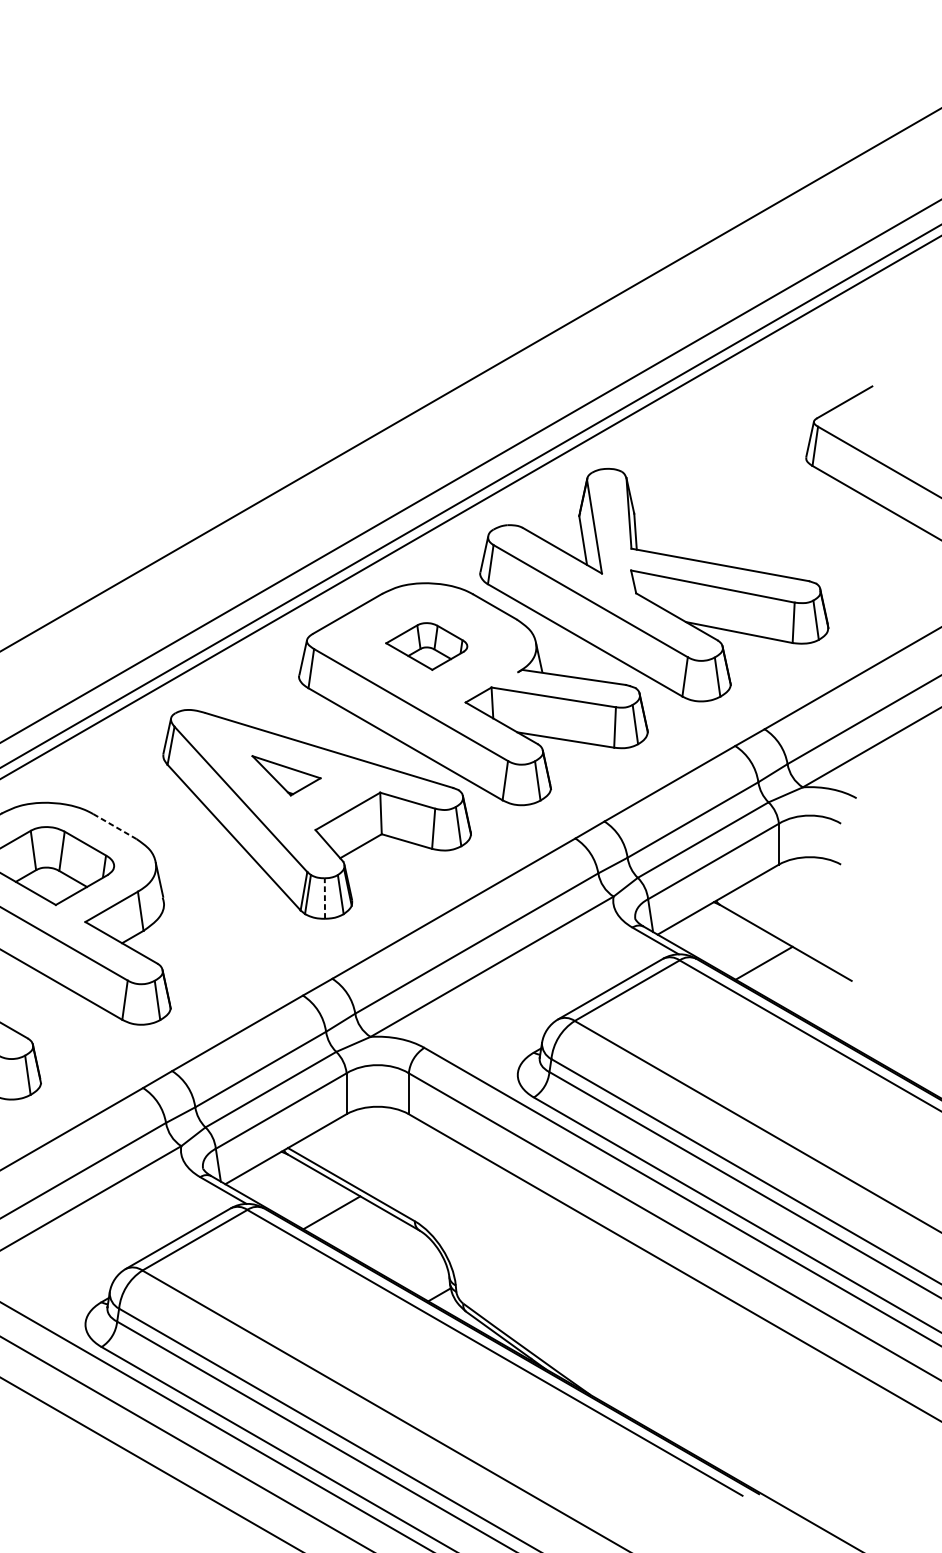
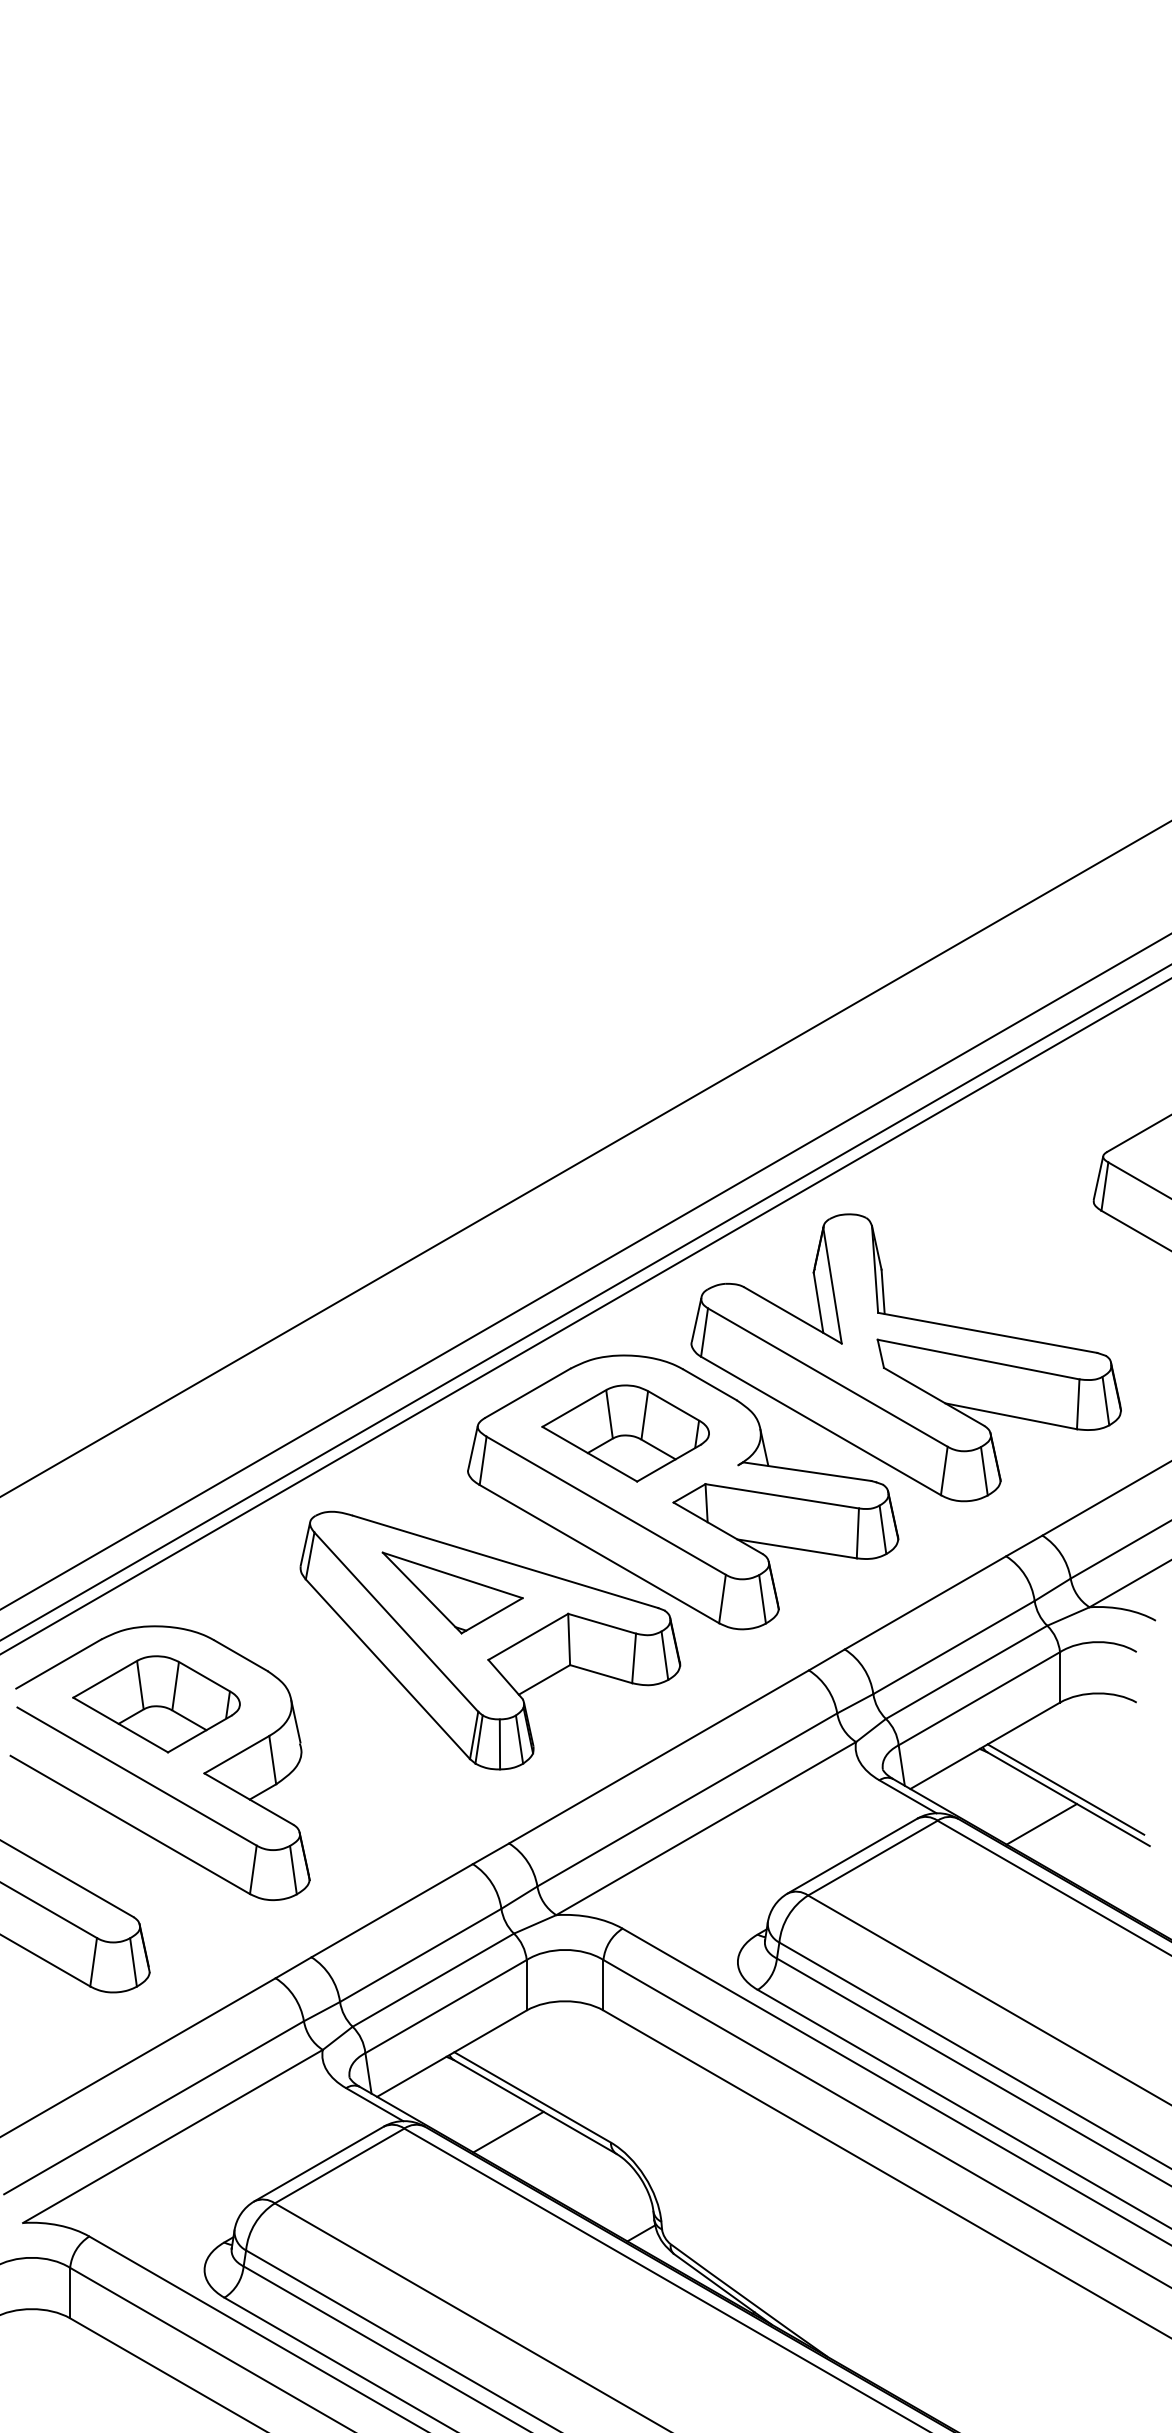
part: (426, 646) -> (625, 1433), size x1.67
part: (286, 775) -> (452, 1592), size x1.67
line: (114, 826) -> (240, 1655), dashed -> solid
line: (324, 897) -> (499, 1743), dashed -> solid
line: (783, 935) -> (1065, 1789), added

